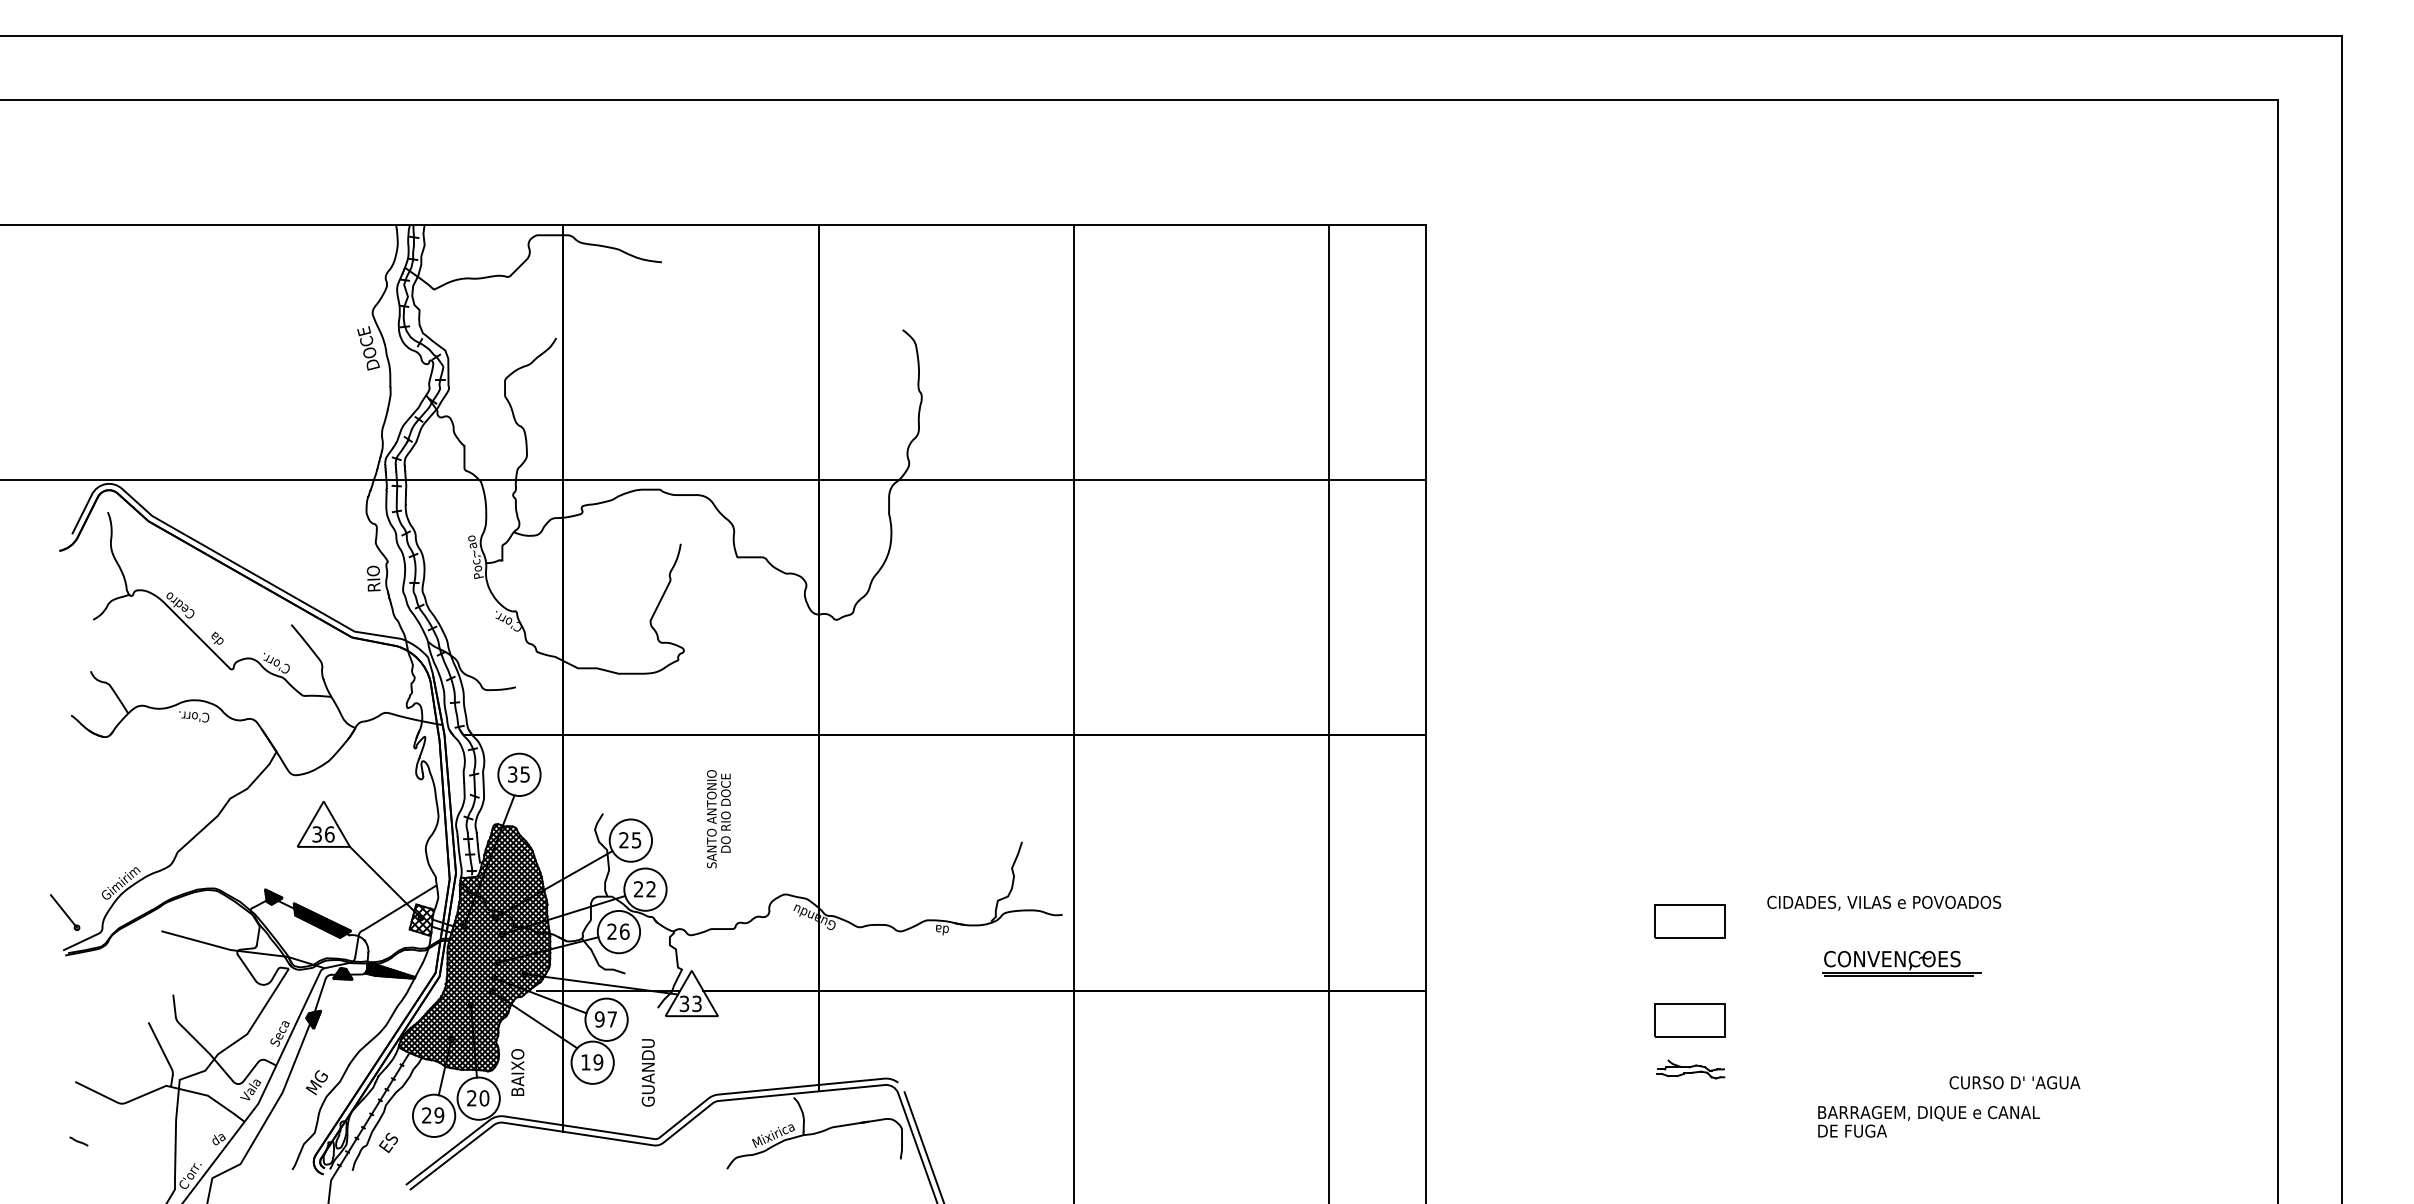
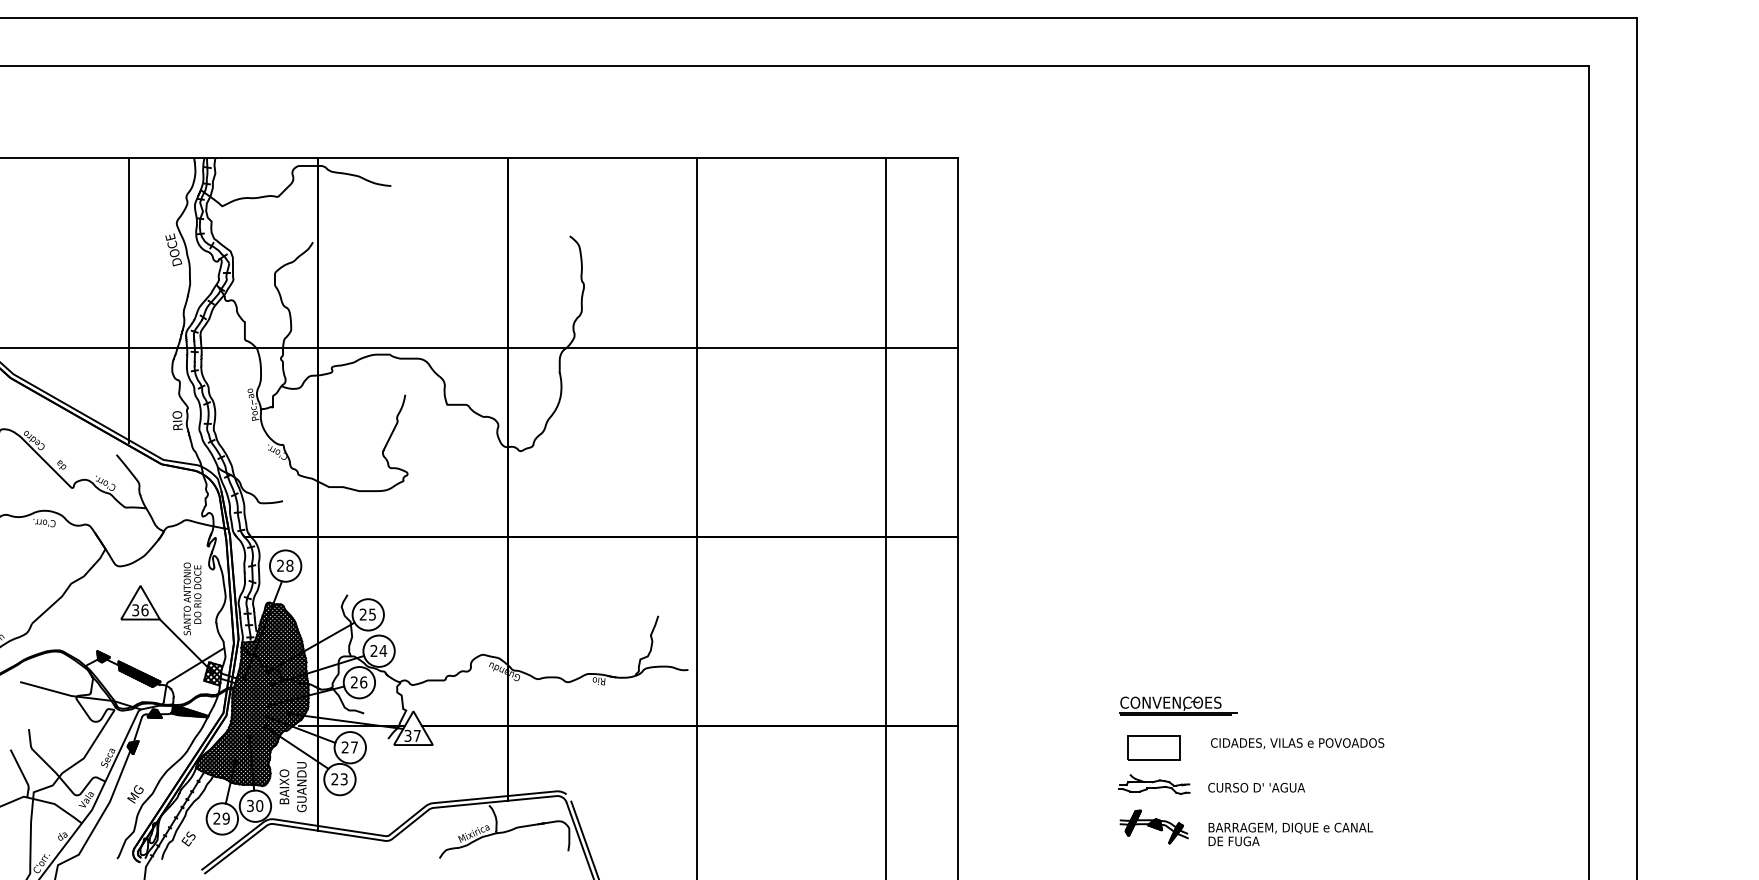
line: (308, 416) -> (129, 300), added
text: (519, 774) -> (285, 565), 35 -> 28
text: (718, 819) -> (192, 599), moved
text: (651, 889) -> (383, 651), 22 -> 24
text: (1884, 902) -> (1297, 743), moved
part: (1689, 921) -> (1153, 674), removed
text: (941, 929) -> (598, 680), da -> Rio
part: (1901, 963) -> (1177, 705), moved
text: (696, 1003) -> (416, 735), 33 -> 37
text: (599, 1019) -> (345, 747), 97 -> 27
text: (592, 1062) -> (339, 779), 19 -> 23
part: (1690, 1069) -> (1153, 784), size x1.43
text: (647, 1072) -> (301, 786), moved
text: (2014, 1082) -> (1256, 787), moved
text: (471, 1098) -> (250, 806), 20 -> 30
text: (1928, 1121) -> (1290, 834), moved
part: (1690, 1126) -> (1153, 826), added

